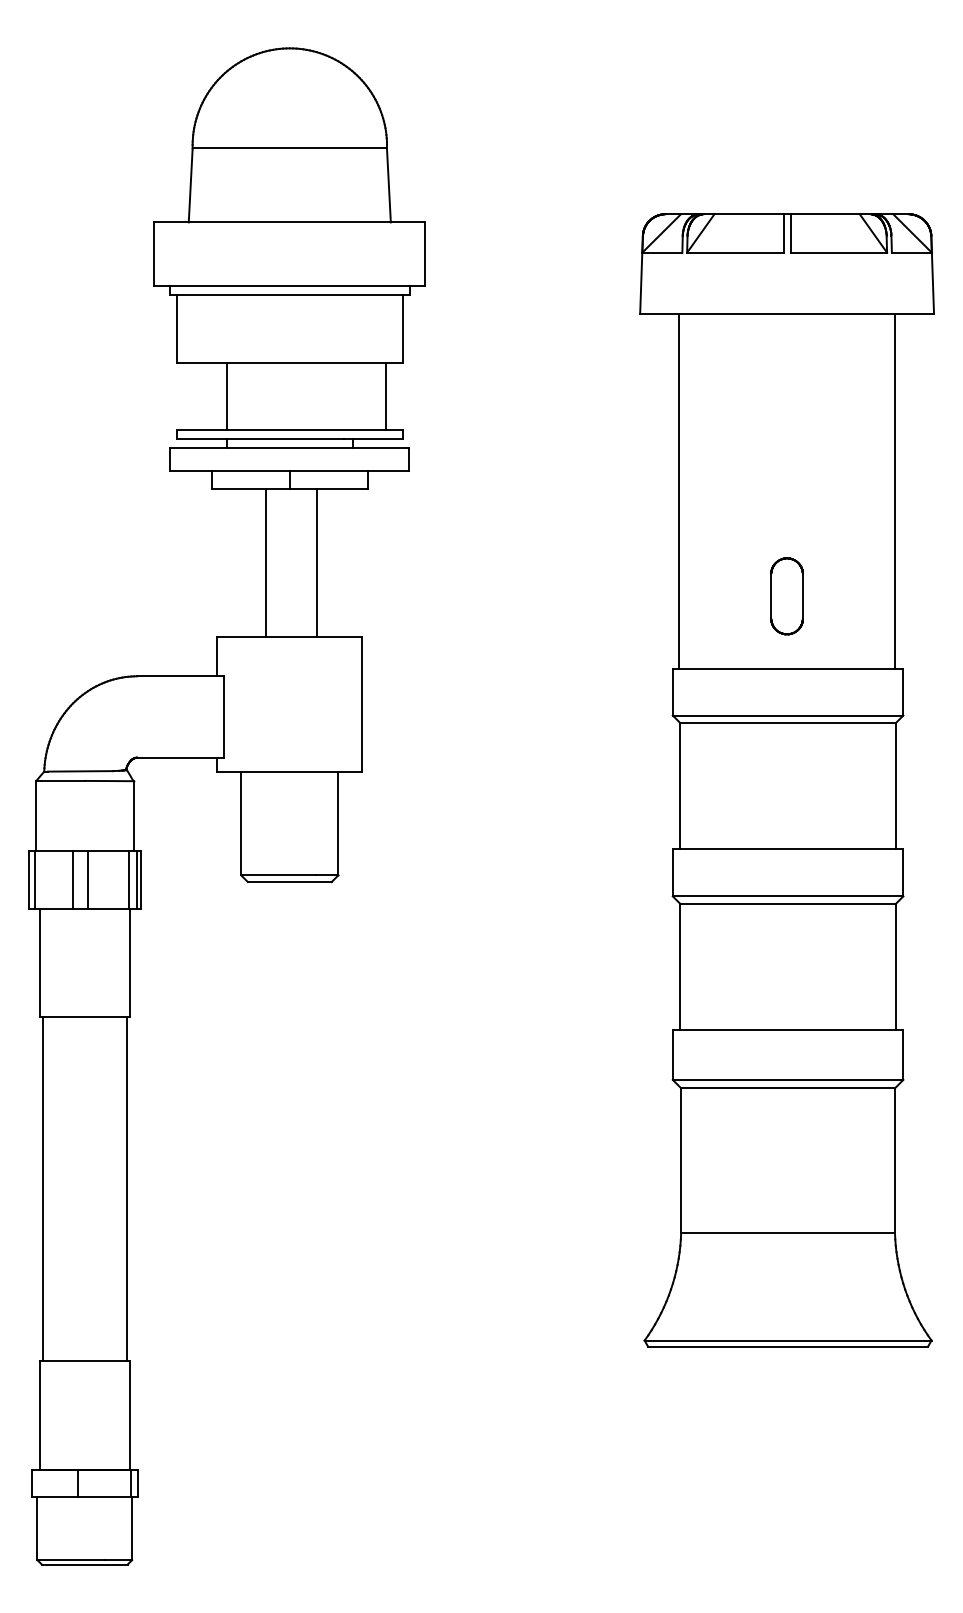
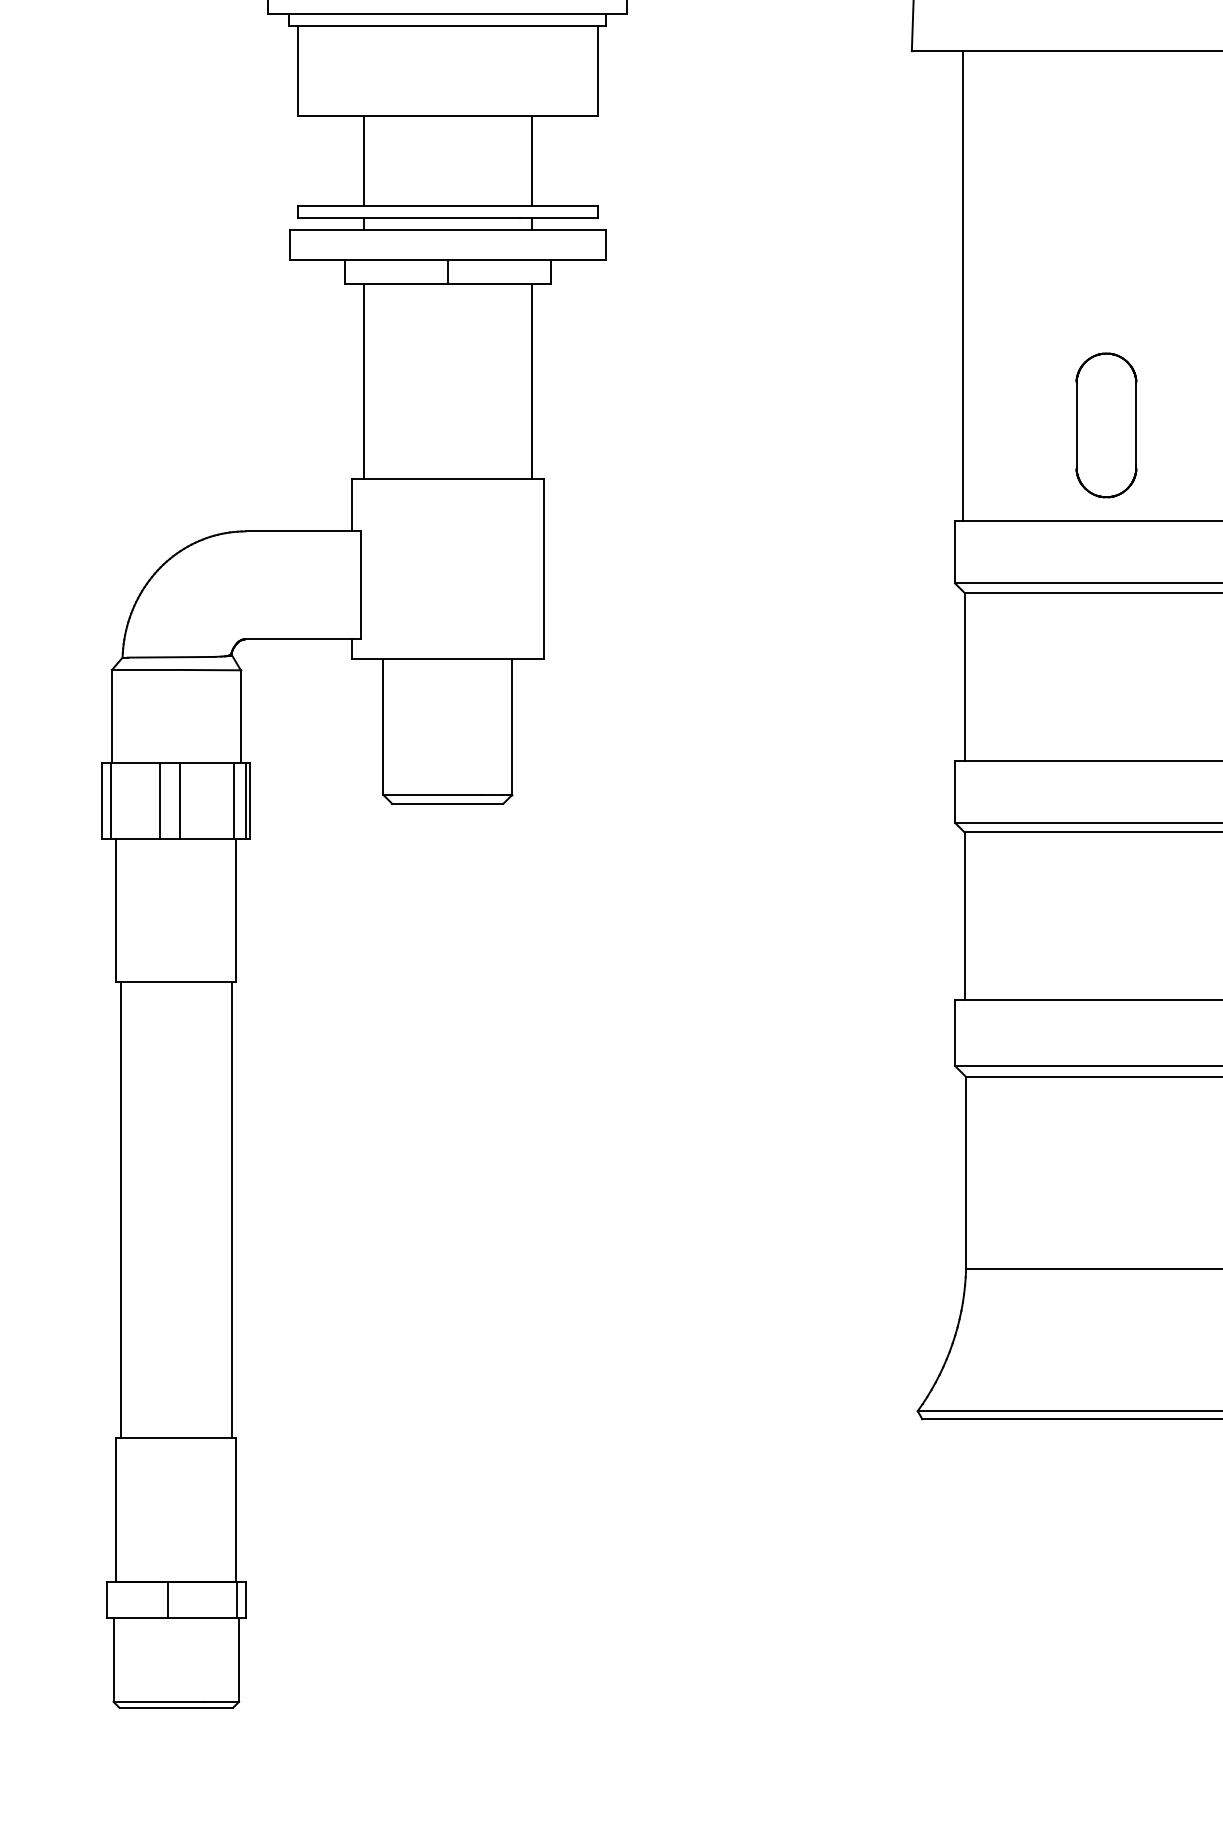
line: (386, 396) -> (532, 160), moved
line: (265, 562) -> (363, 380), moved
line: (317, 562) -> (532, 380), moved
part: (786, 596) -> (1105, 425), size x1.43

